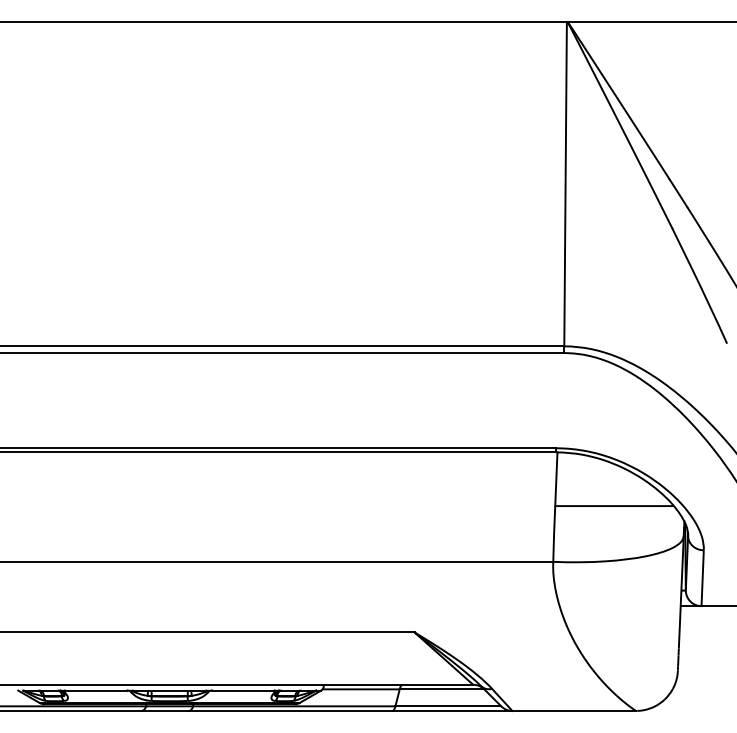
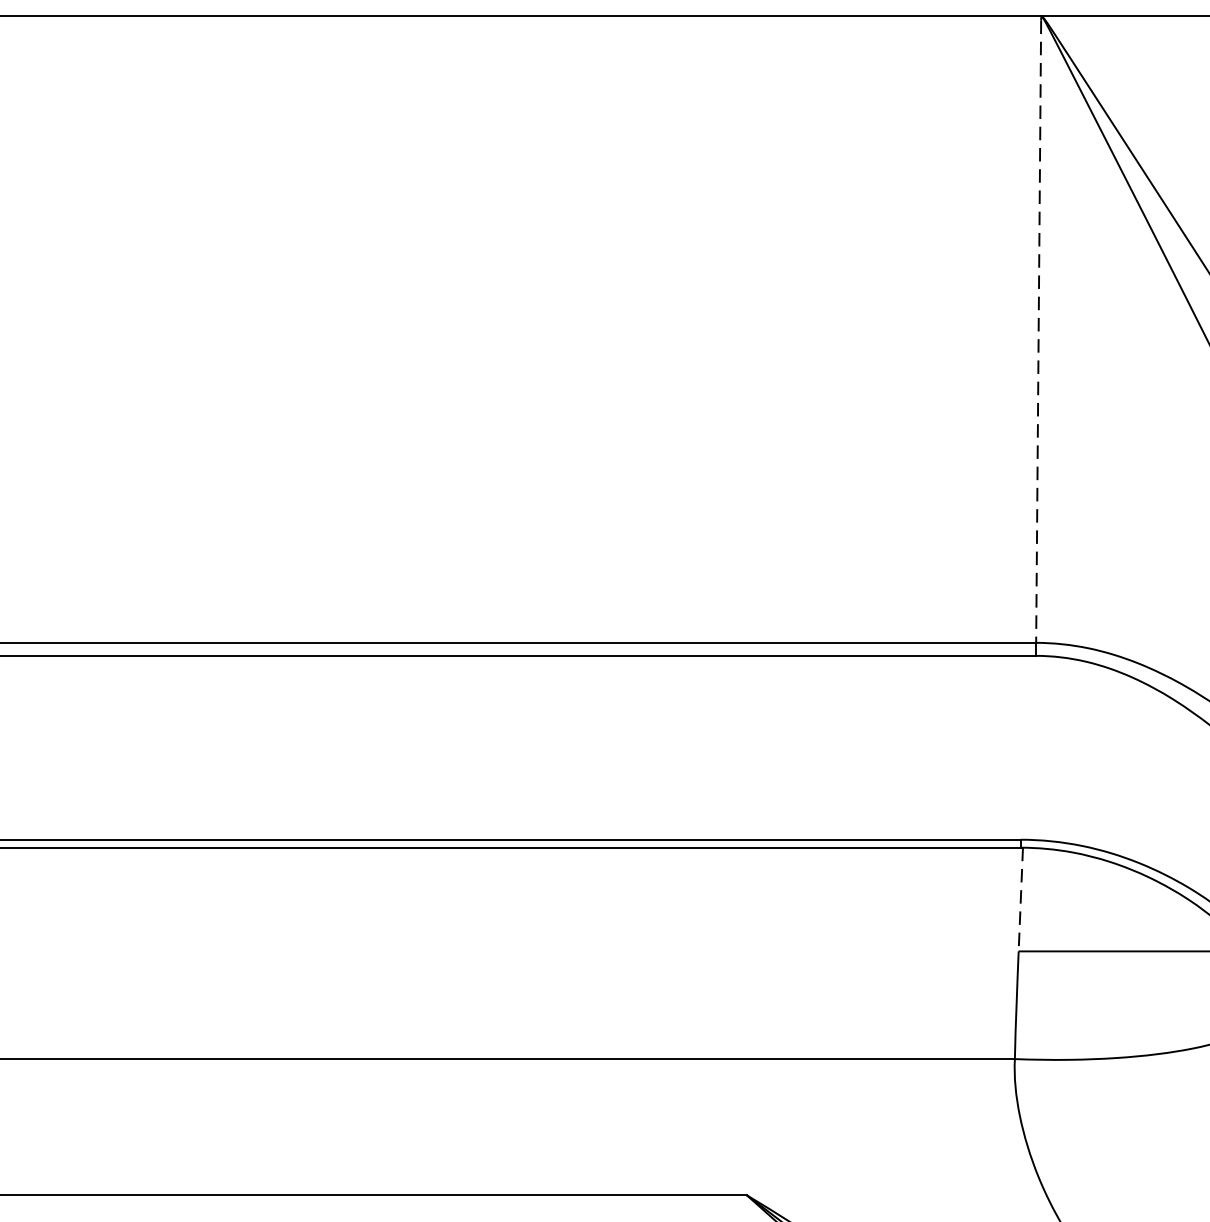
line: (565, 185) -> (1038, 332), solid -> dashed
line: (556, 479) -> (1021, 900), solid -> dashed

